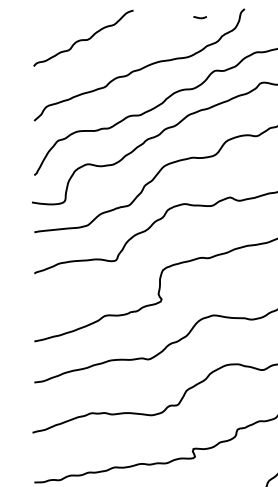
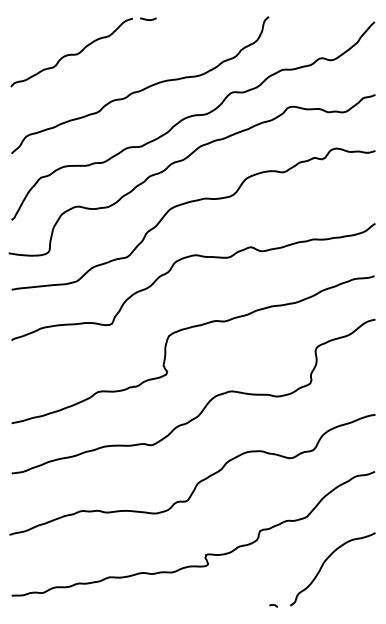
curve: (200, 17) -> (148, 19), moved

